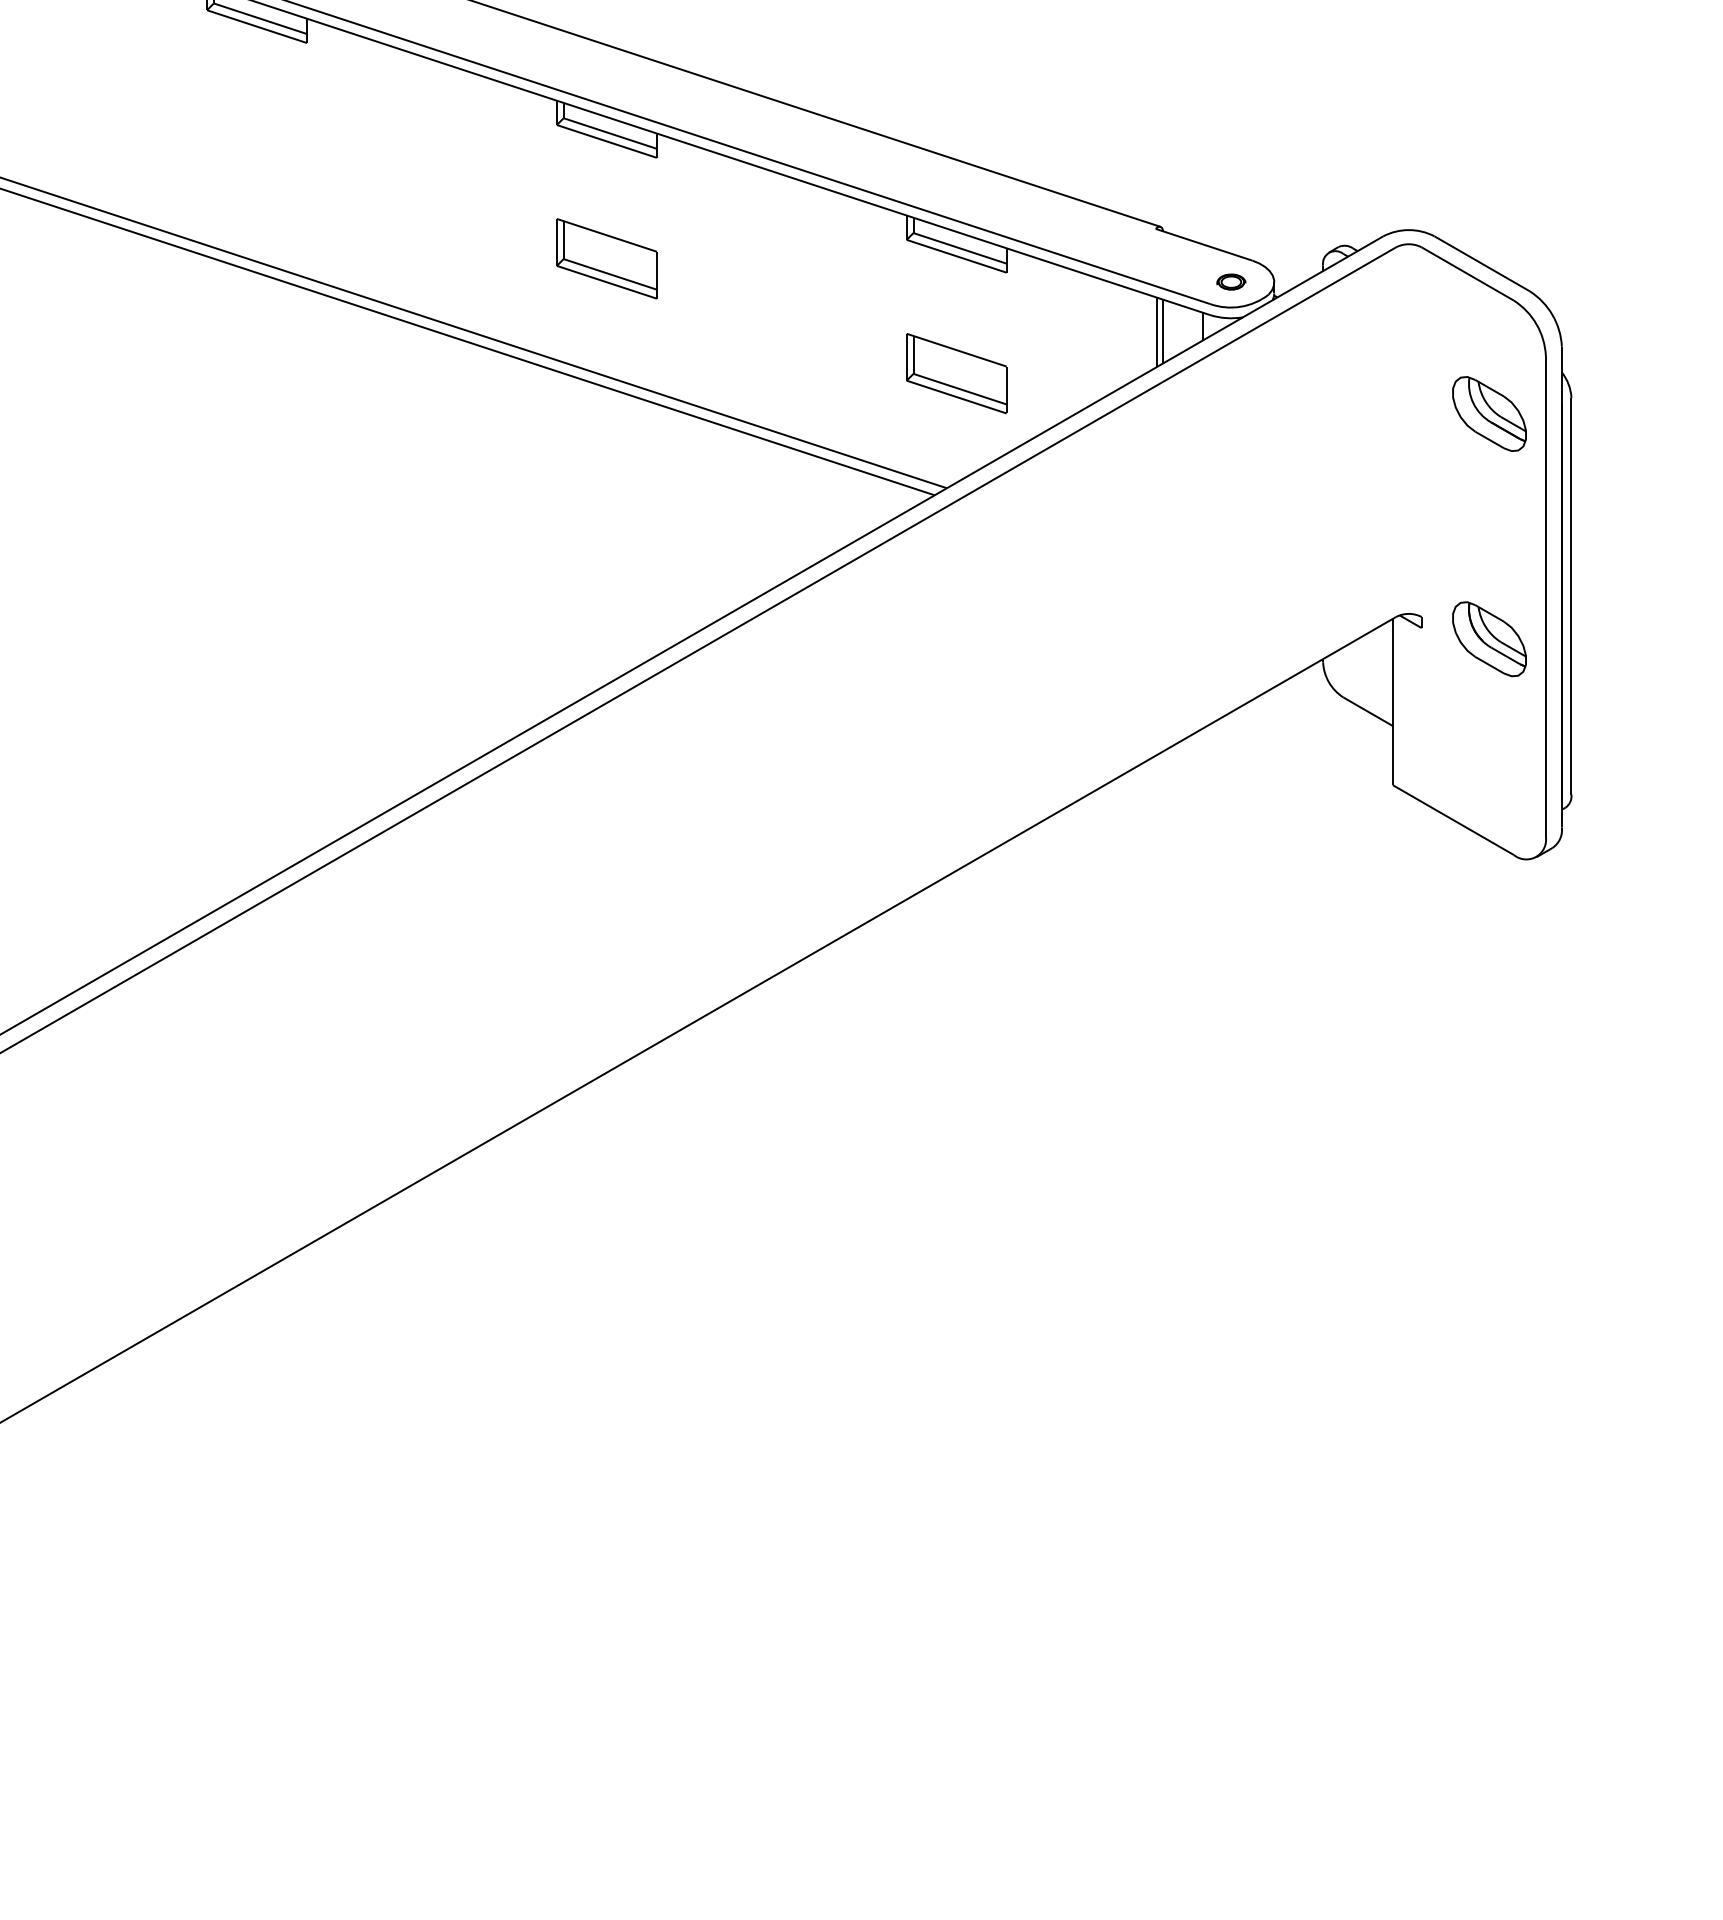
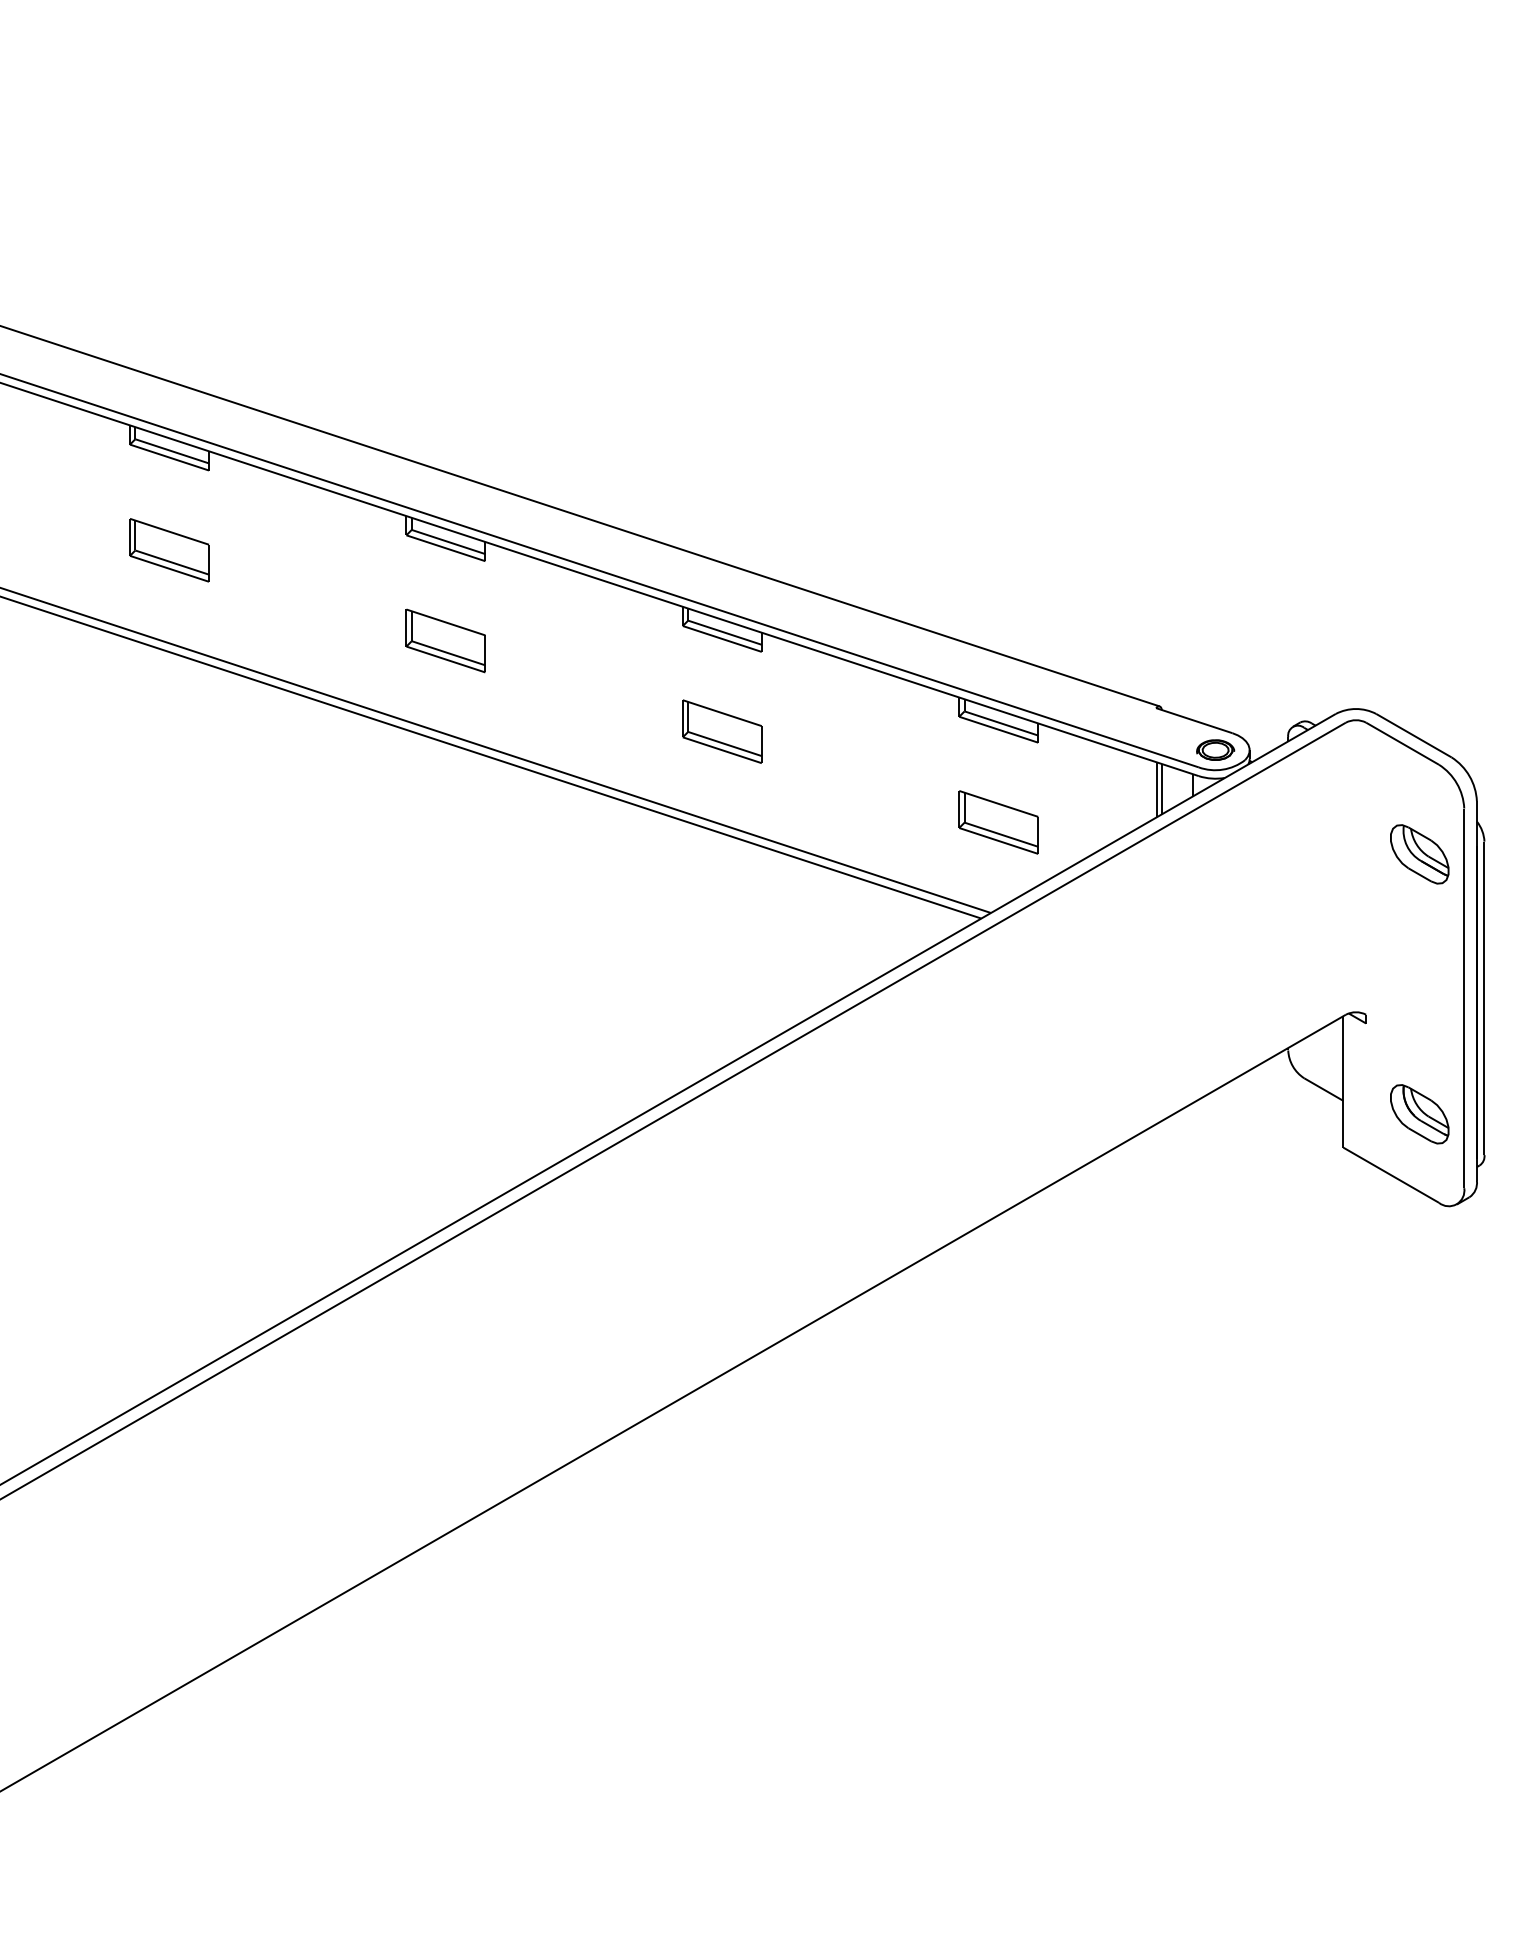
part: (256, 143) -> (445, 640), added
part: (1231, 281) -> (1215, 749), size x1.67
part: (1489, 639) -> (1419, 1114), moved

